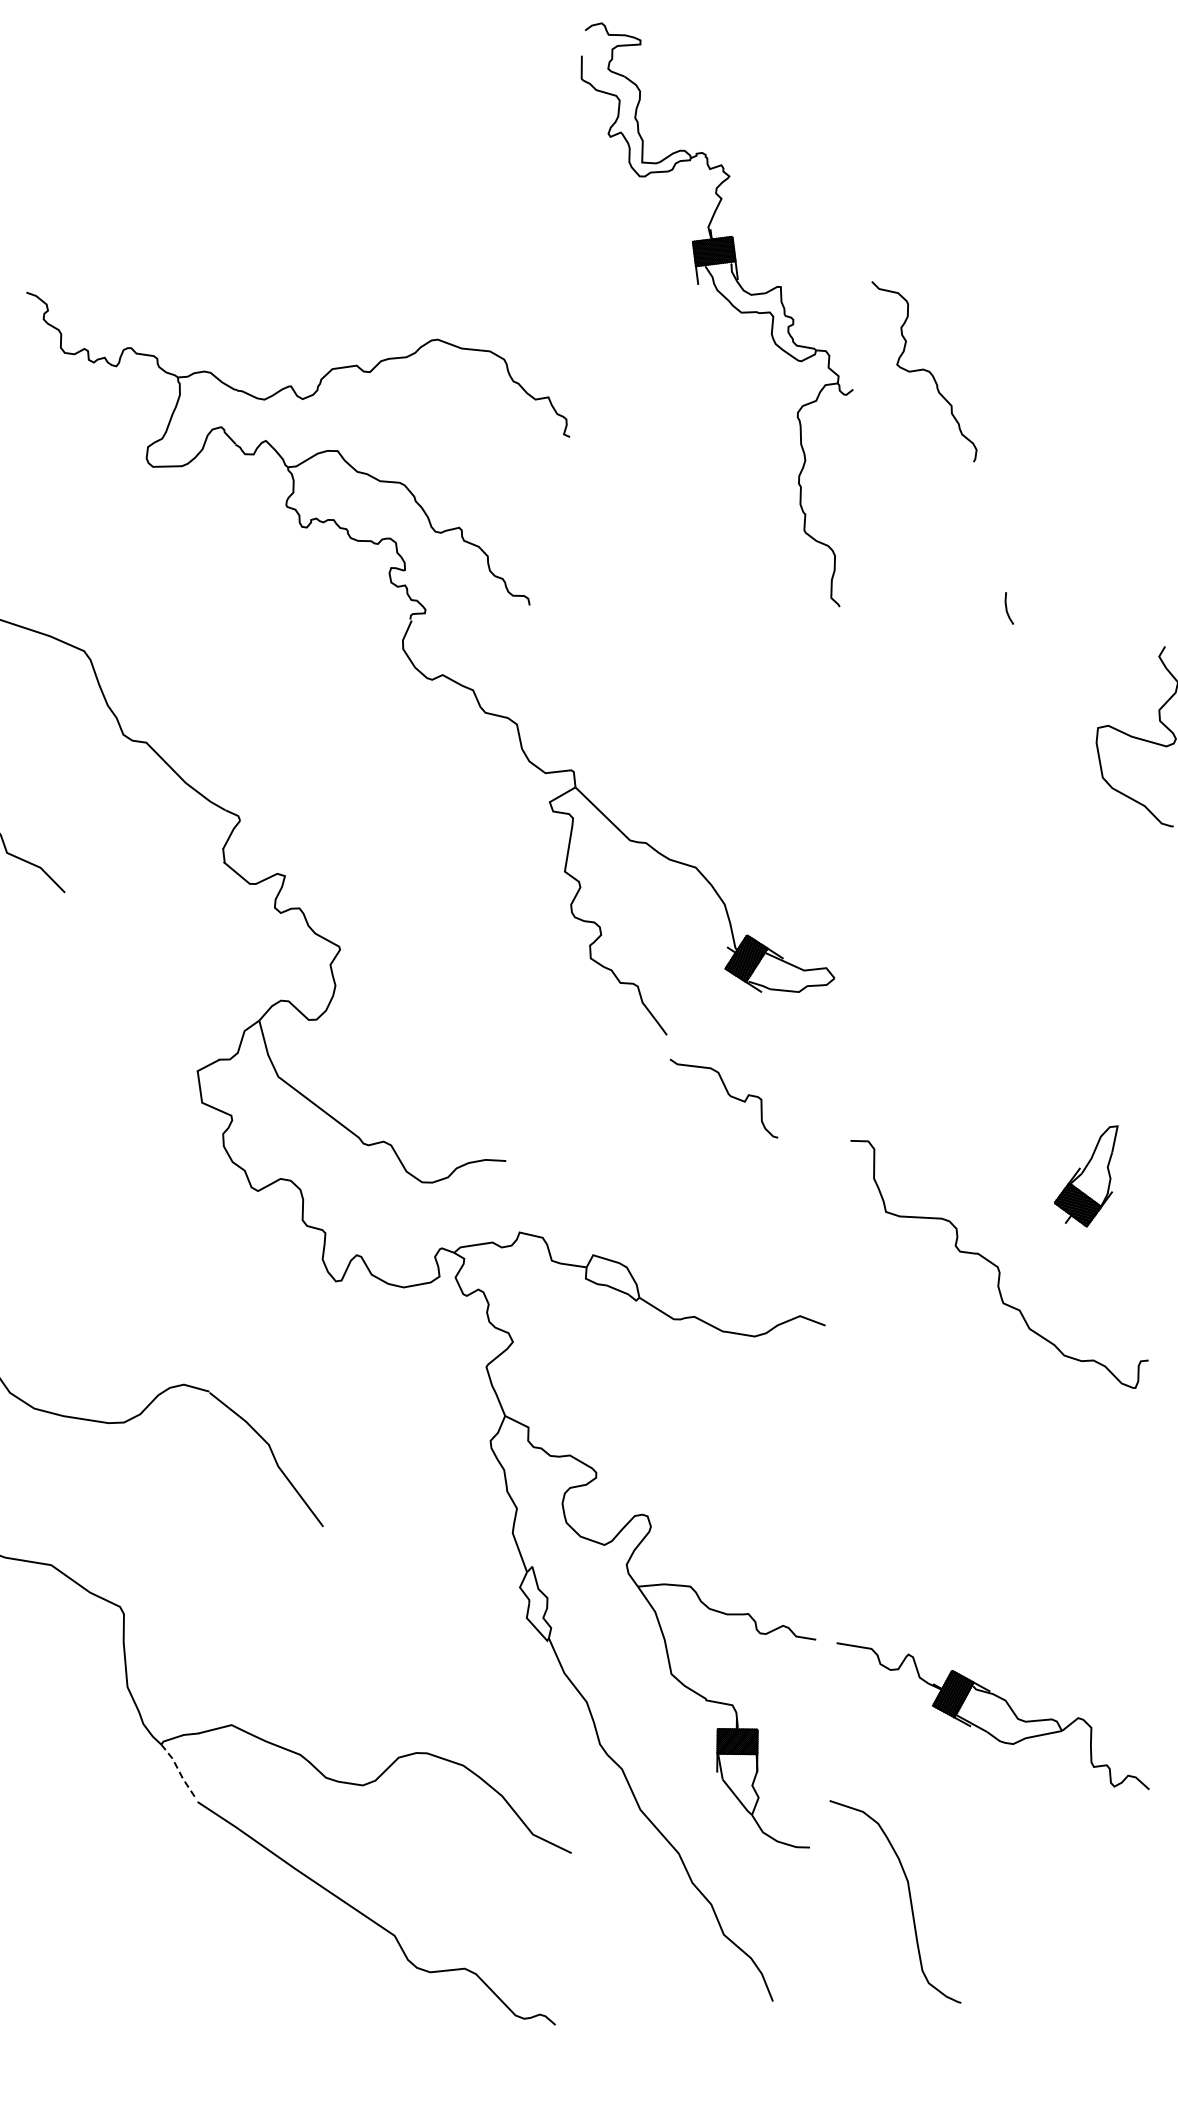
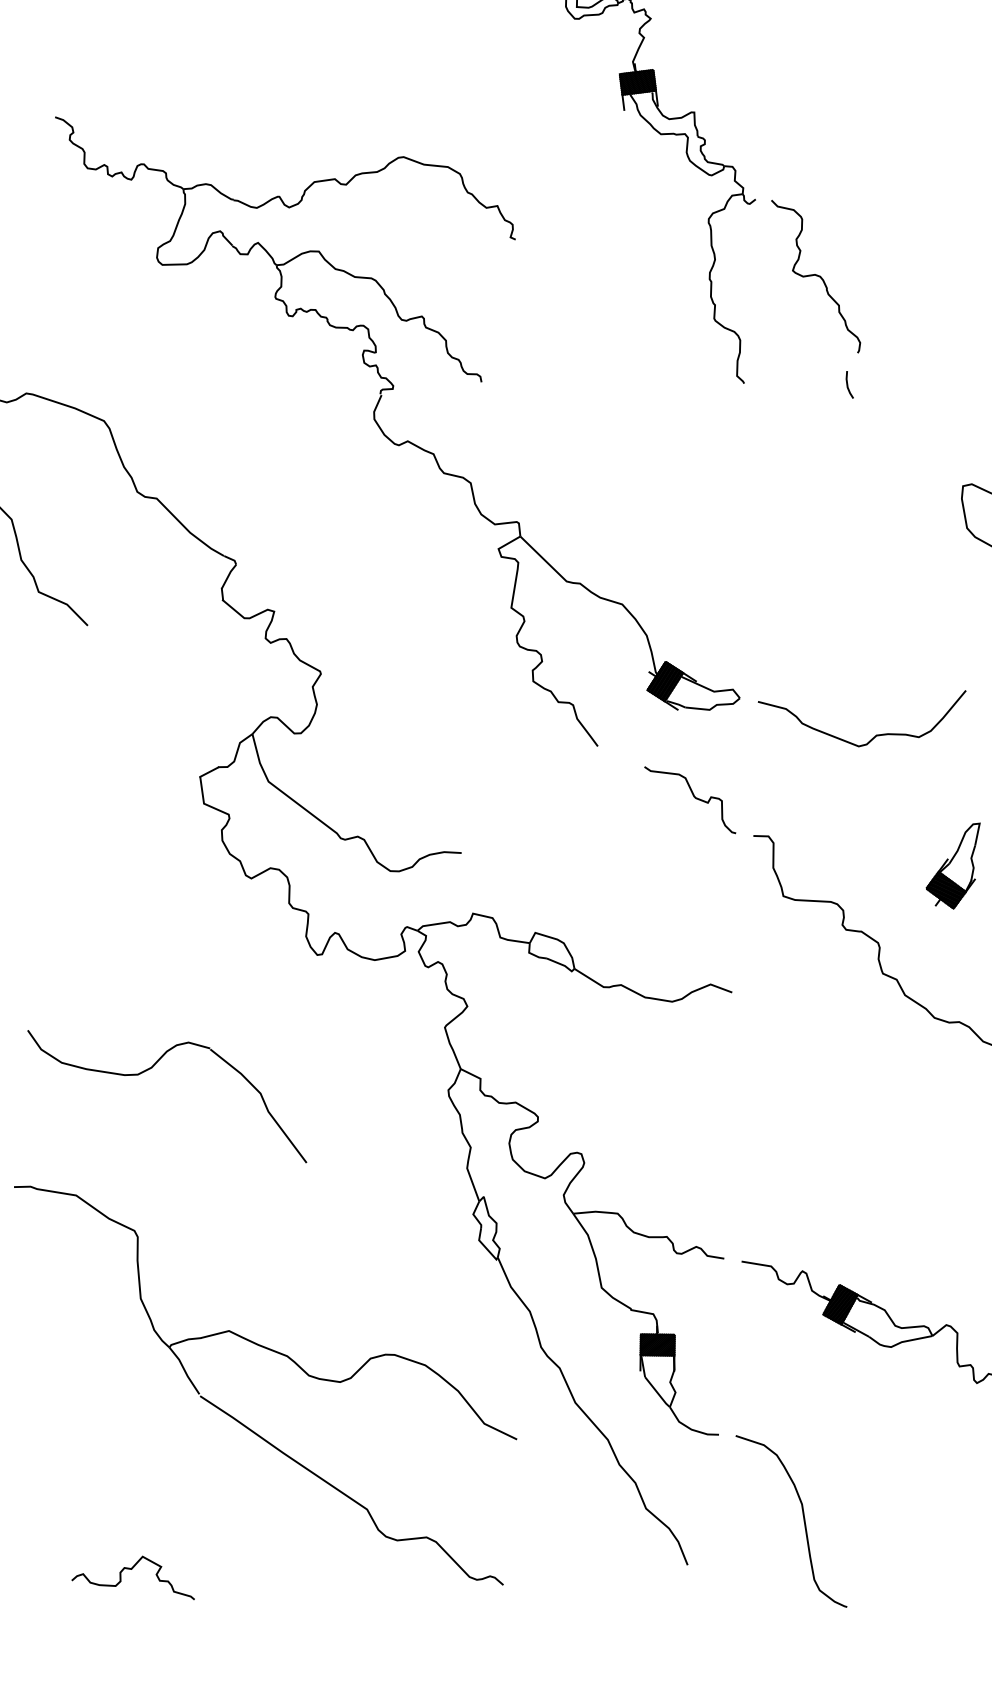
curve: (924, 370) -> (816, 275), moved
line: (1007, 608) -> (848, 384), moved
curve: (995, 1021) -> (876, 734), added
curve: (727, 1094) -> (693, 796), moved
line: (179, 1771) -> (184, 1370), dashed -> solid
curve: (909, 1899) -> (803, 1519), moved
curve: (117, 2006) -> (132, 1569), added

